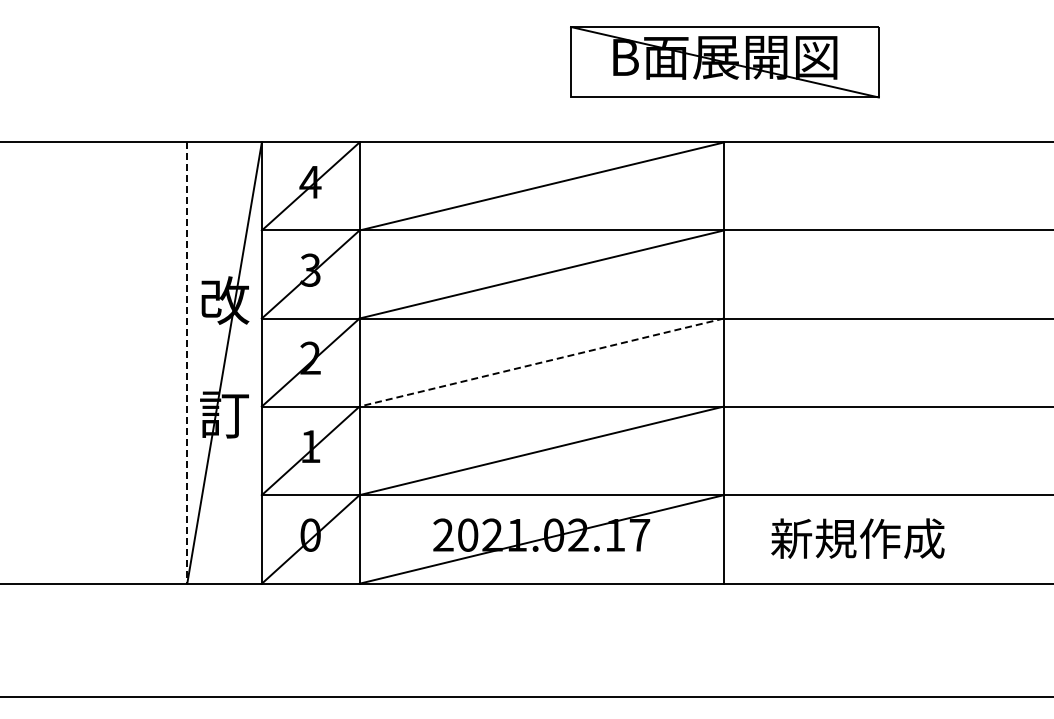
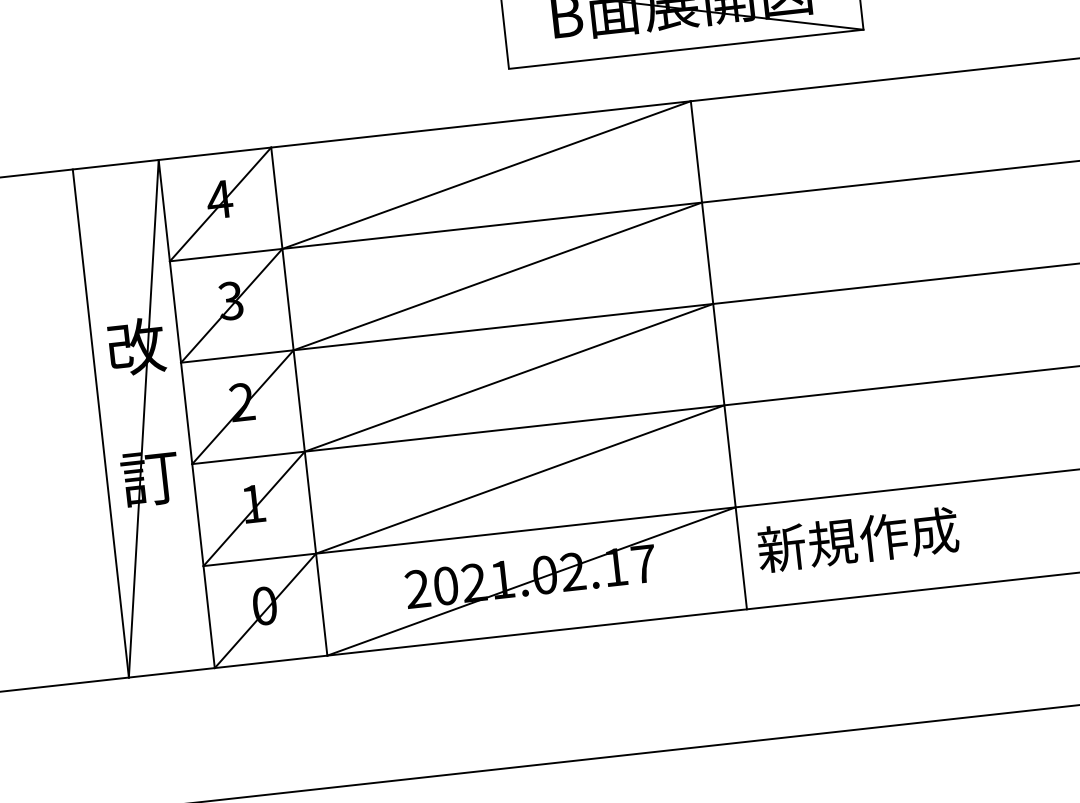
line: (541, 362) -> (508, 377), dashed -> solid
line: (187, 363) -> (101, 423), dashed -> solid
text: (857, 538) -> (857, 539), moved

